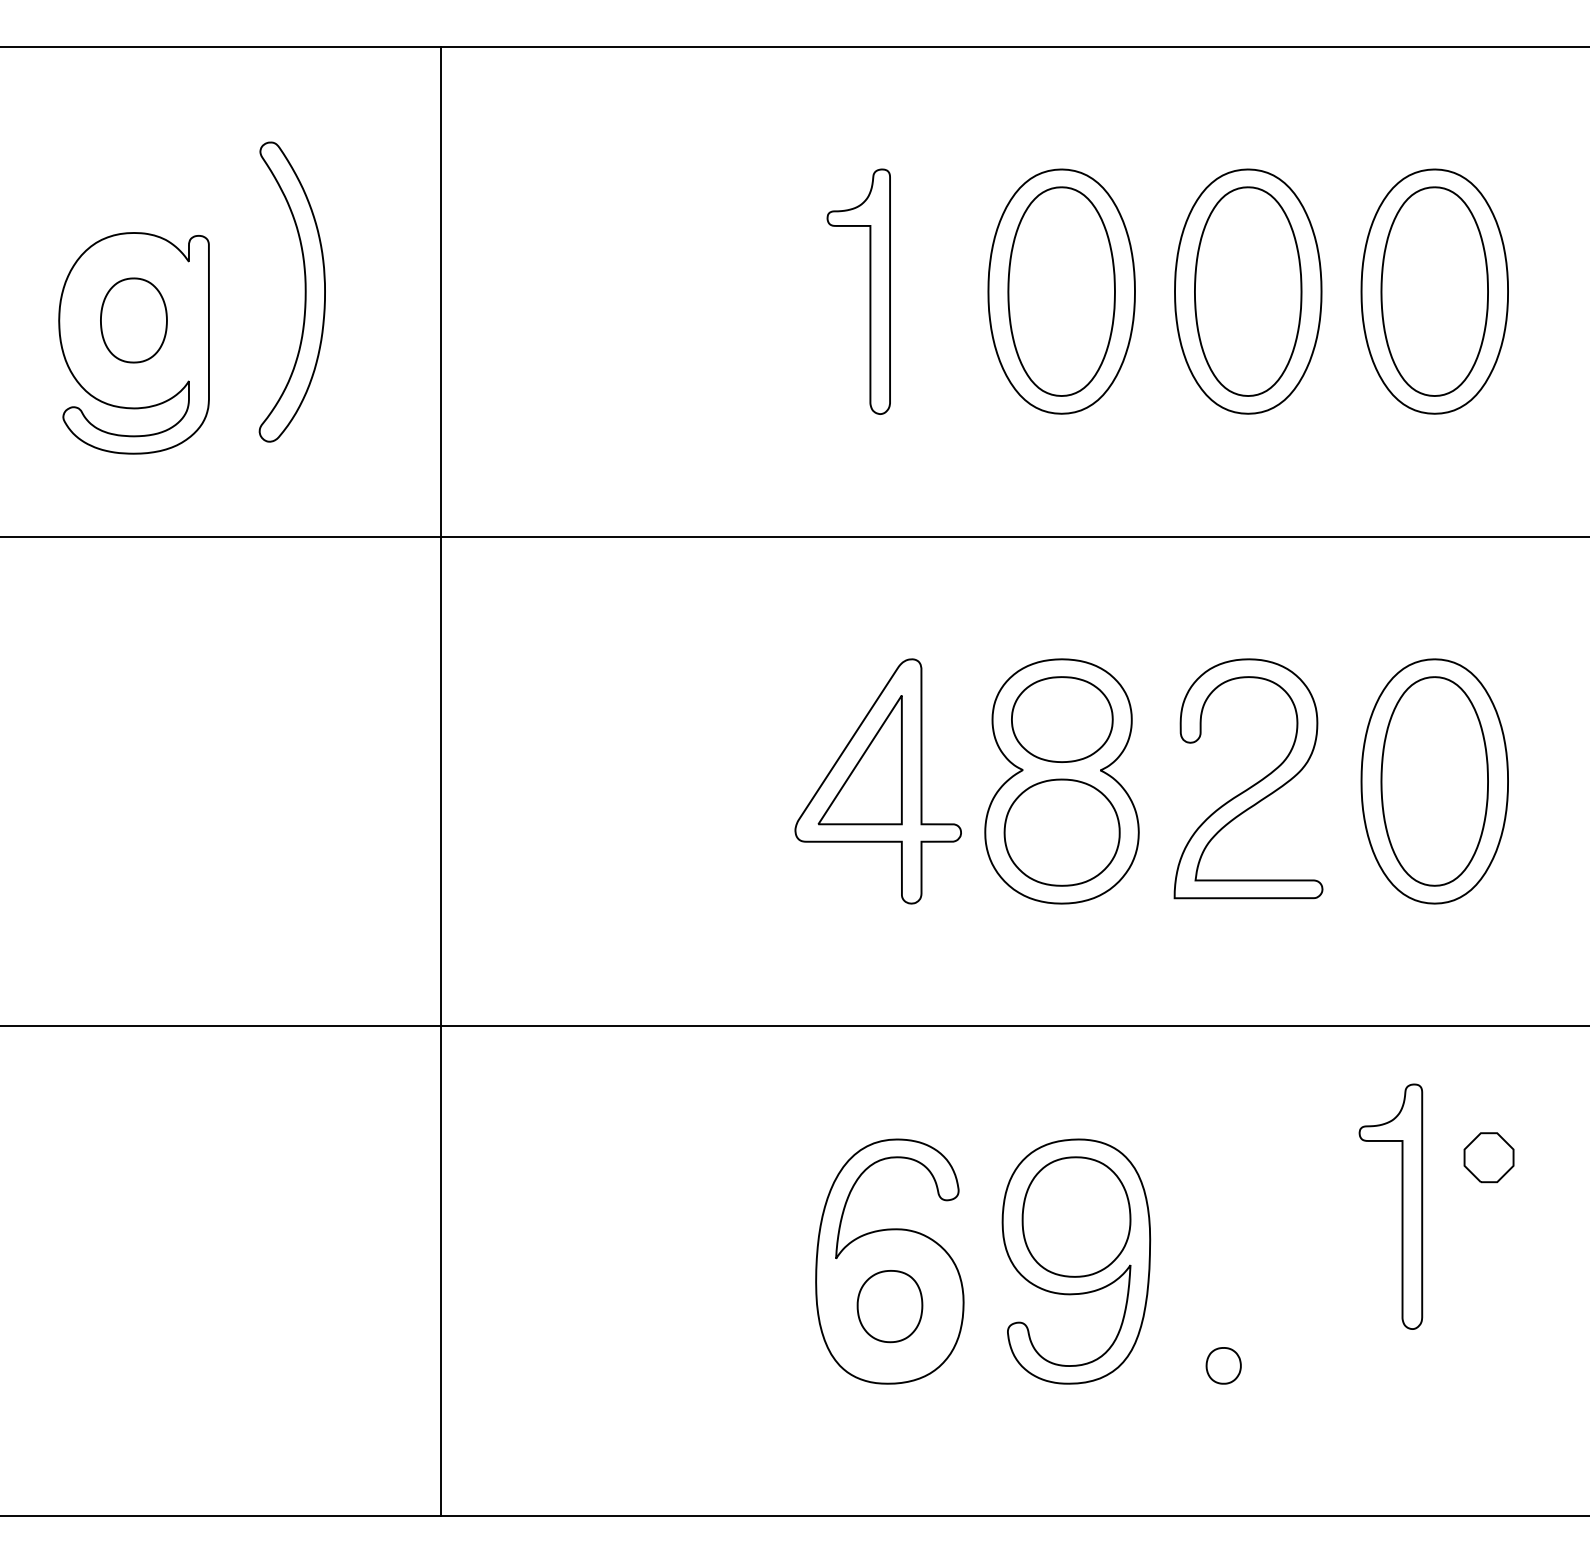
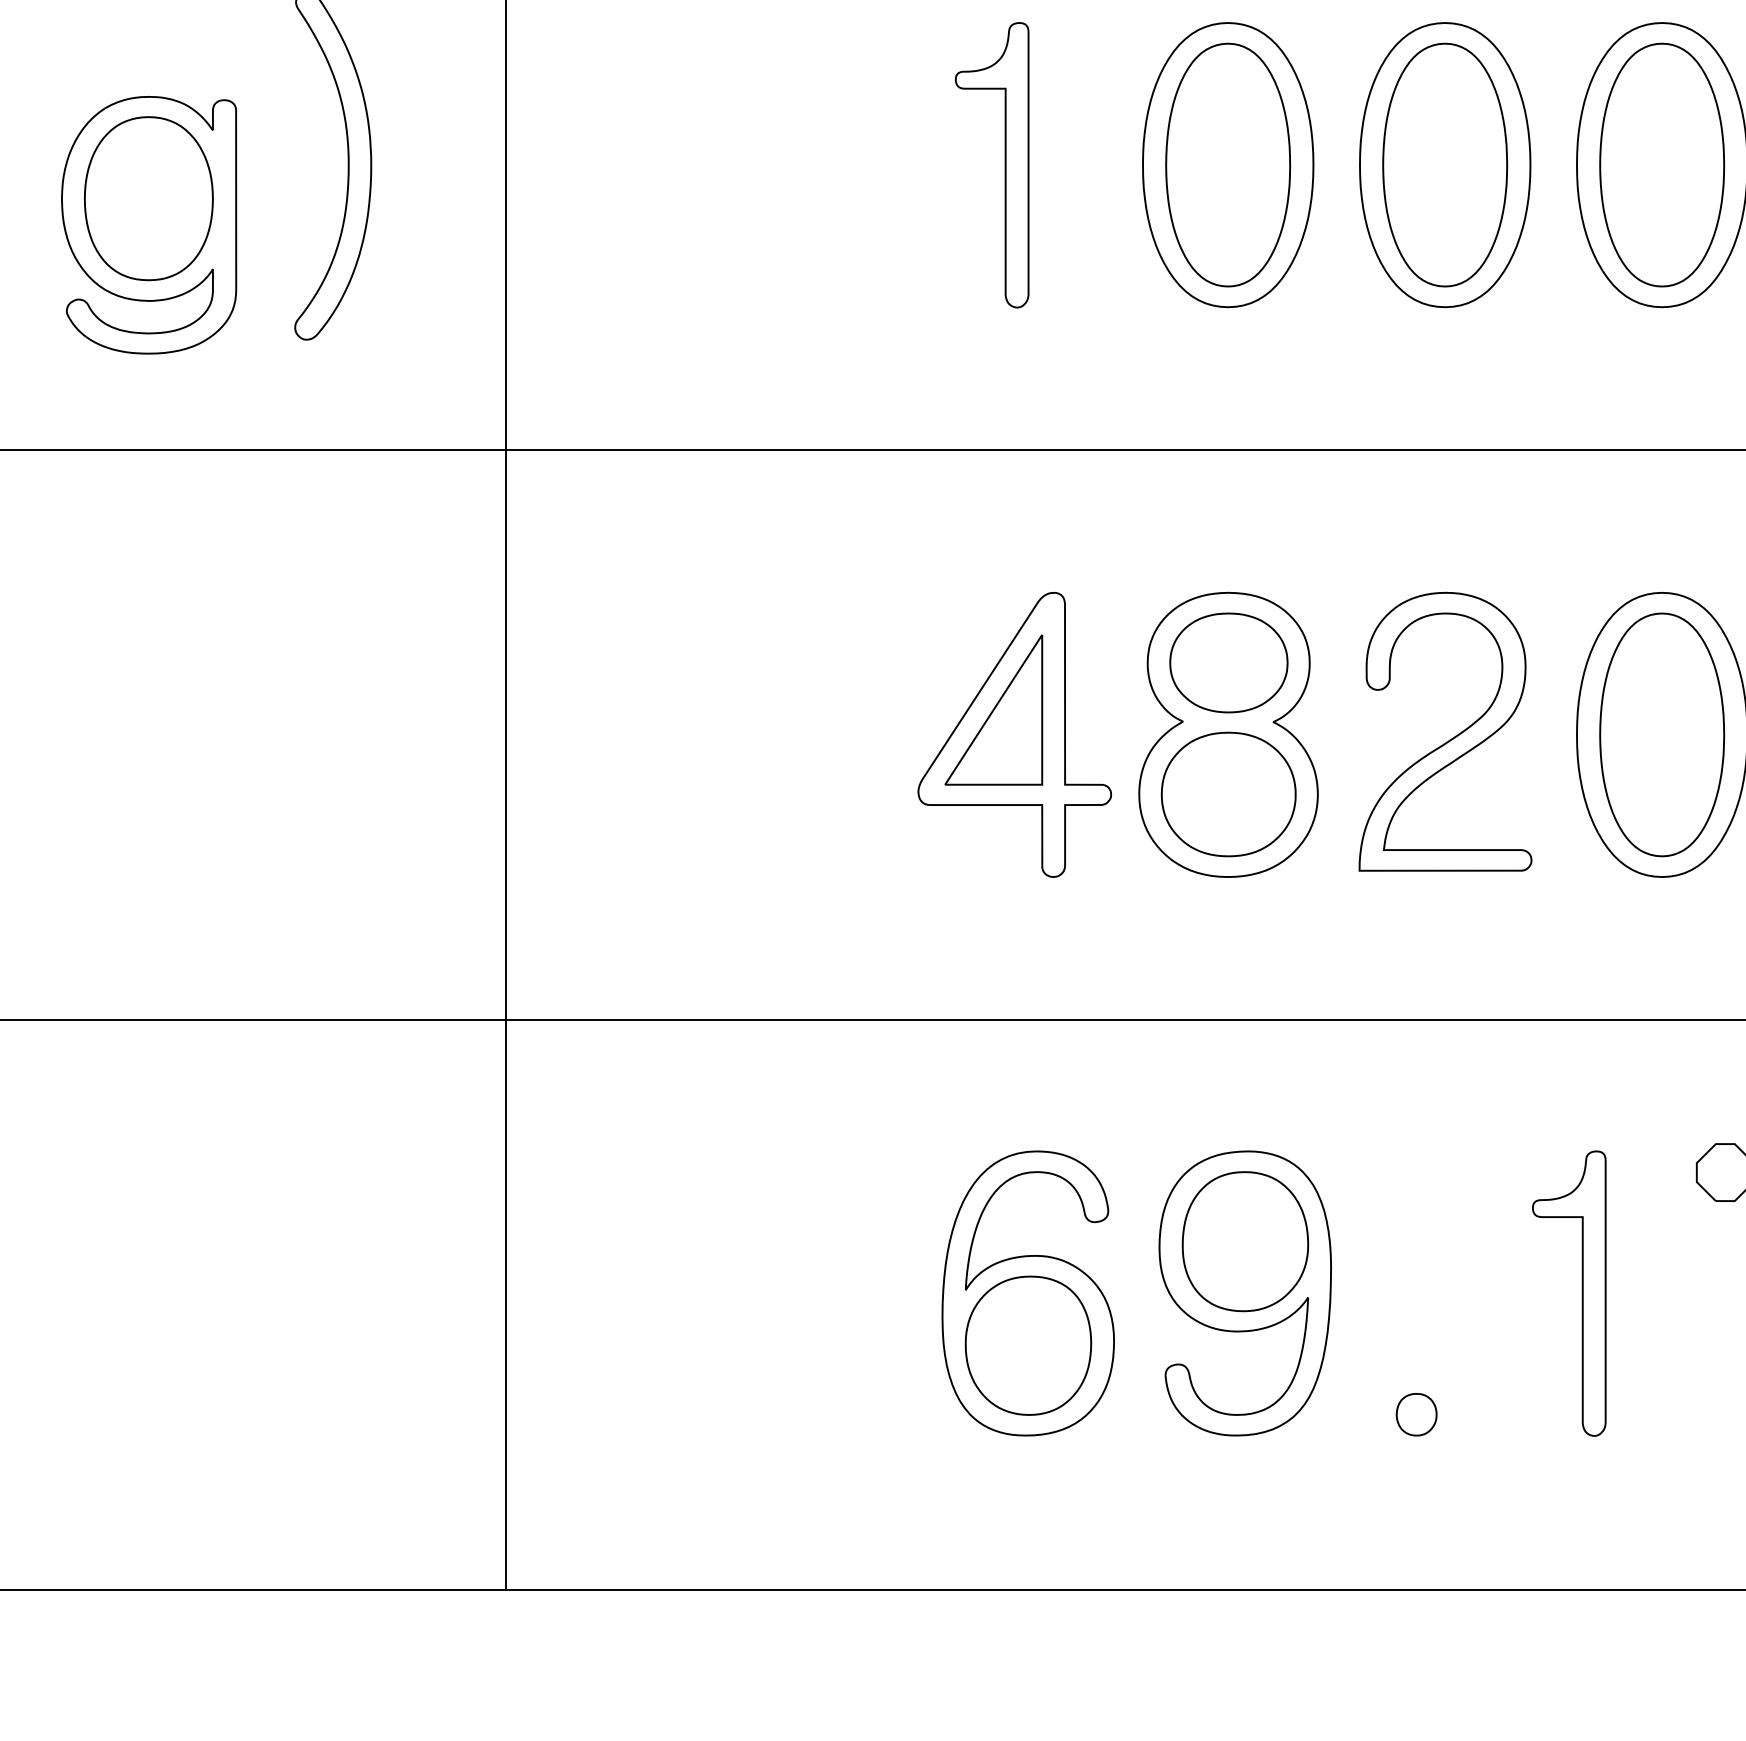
part: (133, 320) -> (148, 198), size x1.67
part: (1401, 1206) -> (1581, 1293), moved
part: (889, 1306) -> (1027, 1345), size x1.67

